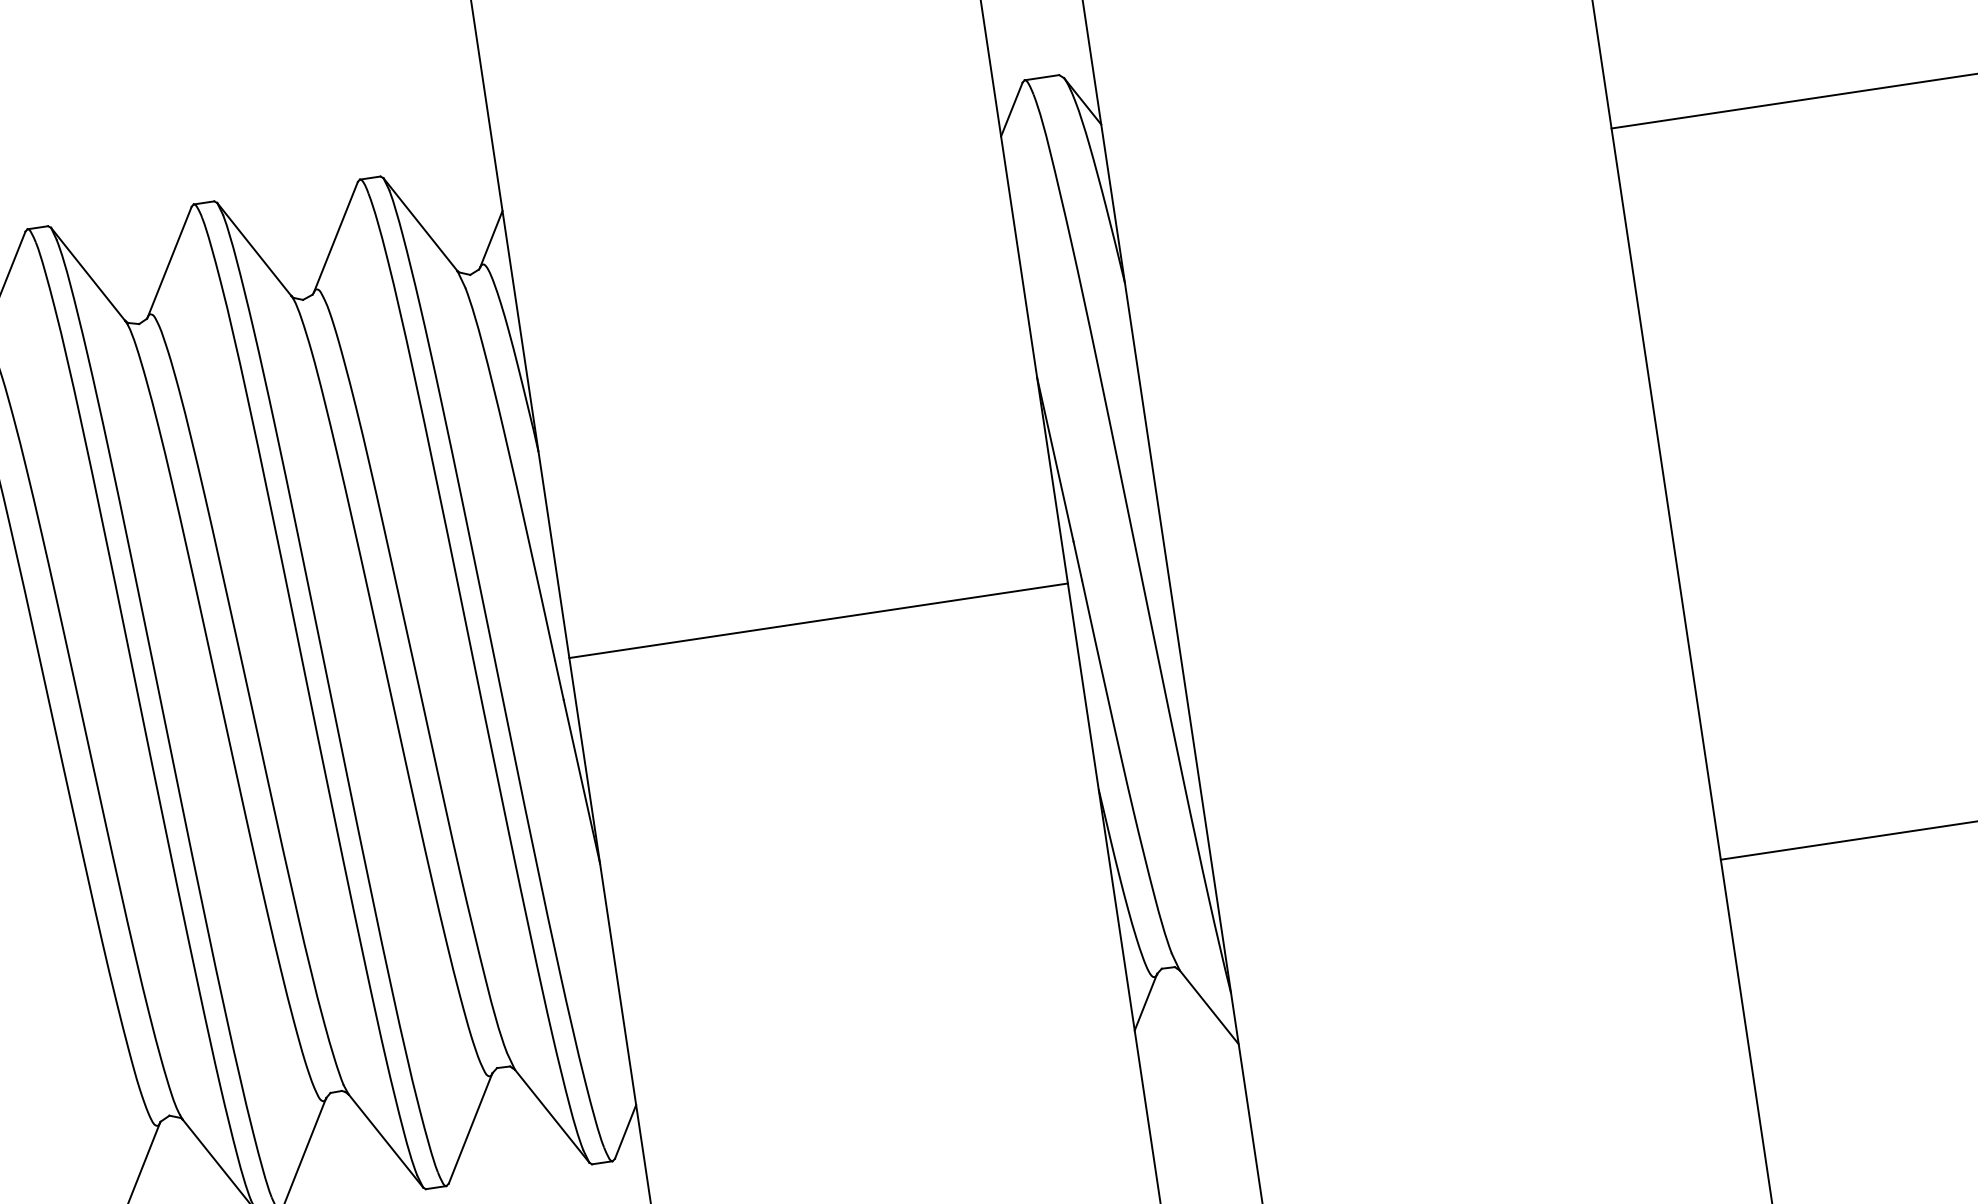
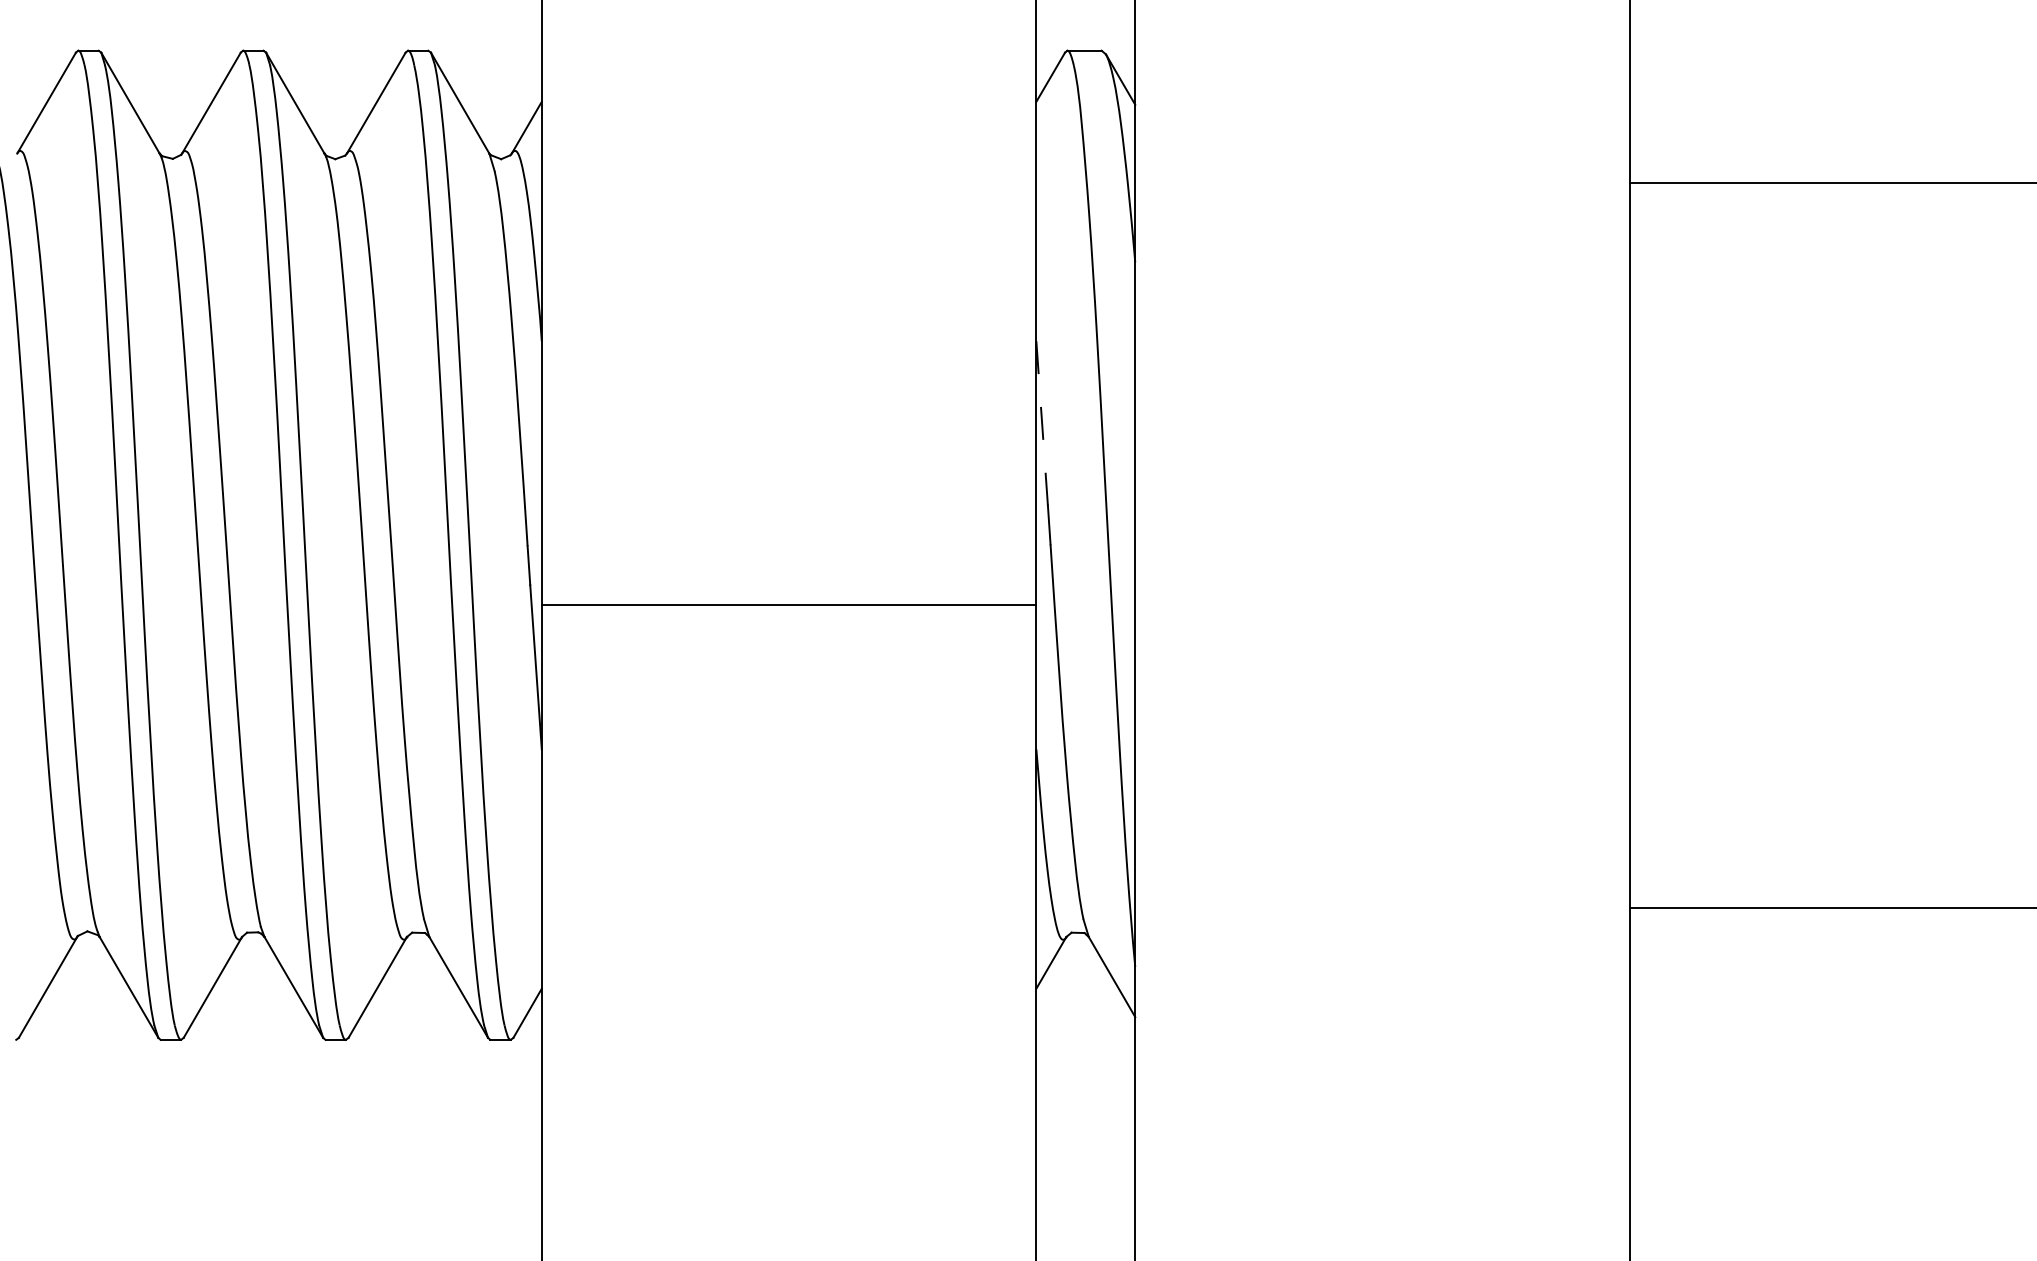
line: (1055, 459) -> (1042, 423), solid -> dashed
line: (818, 621) -> (788, 605), moved

